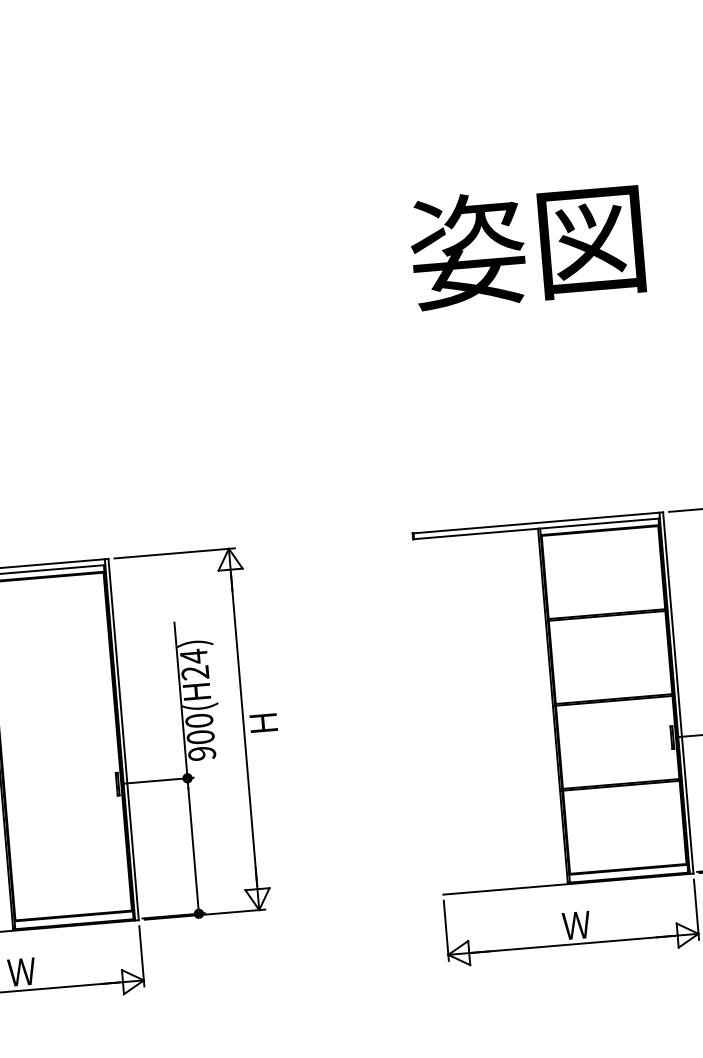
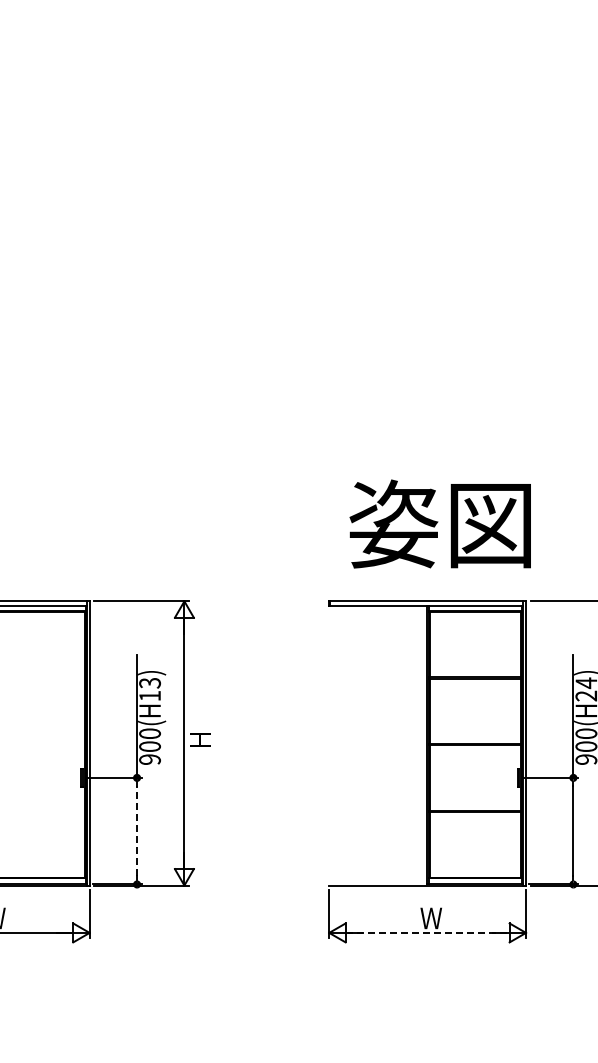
text: (526, 245) -> (439, 523), moved
text: (195, 664) -> (150, 689), 900(H24) -> 900(H13)
line: (193, 845) -> (137, 830), solid -> dashed
line: (573, 943) -> (427, 932), solid -> dashed

